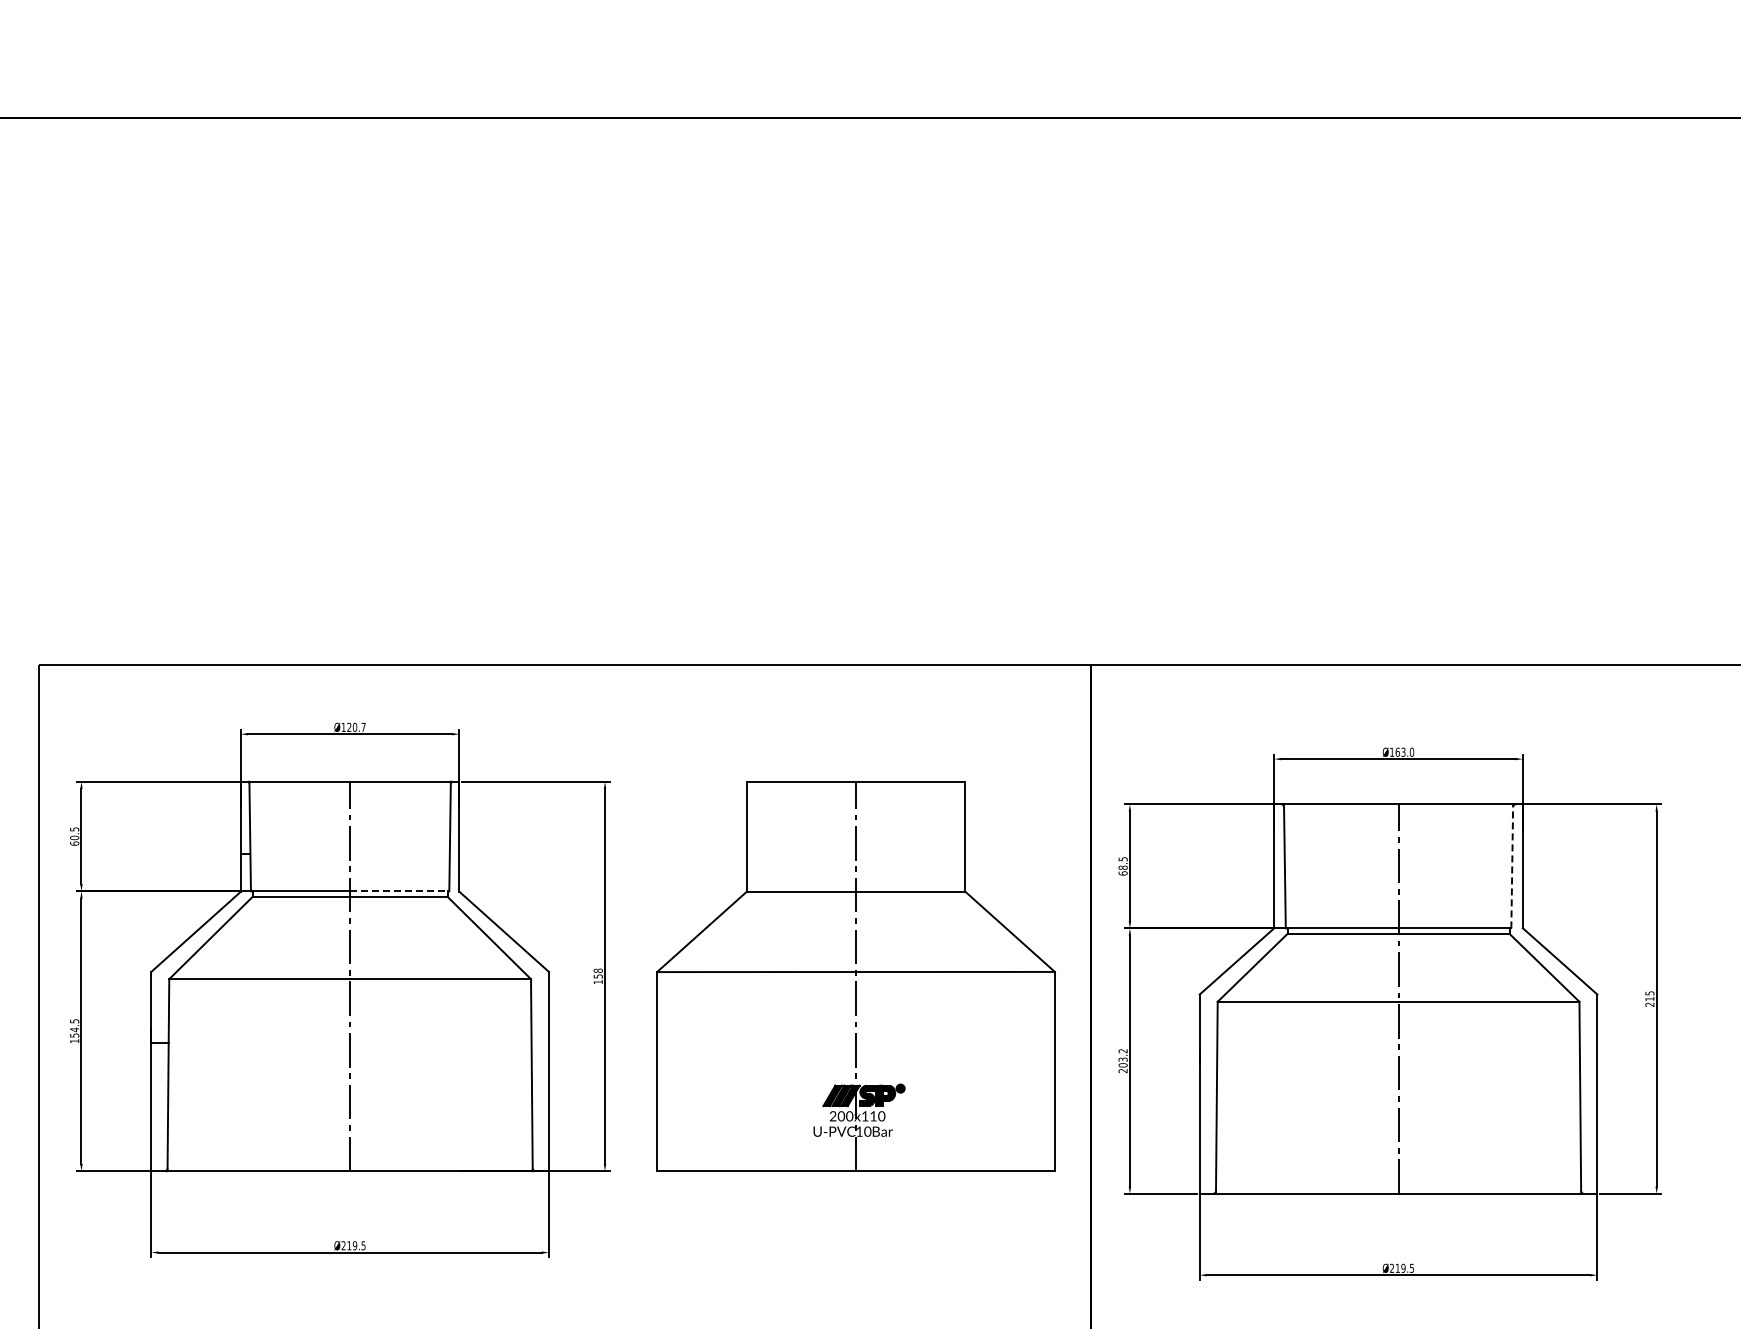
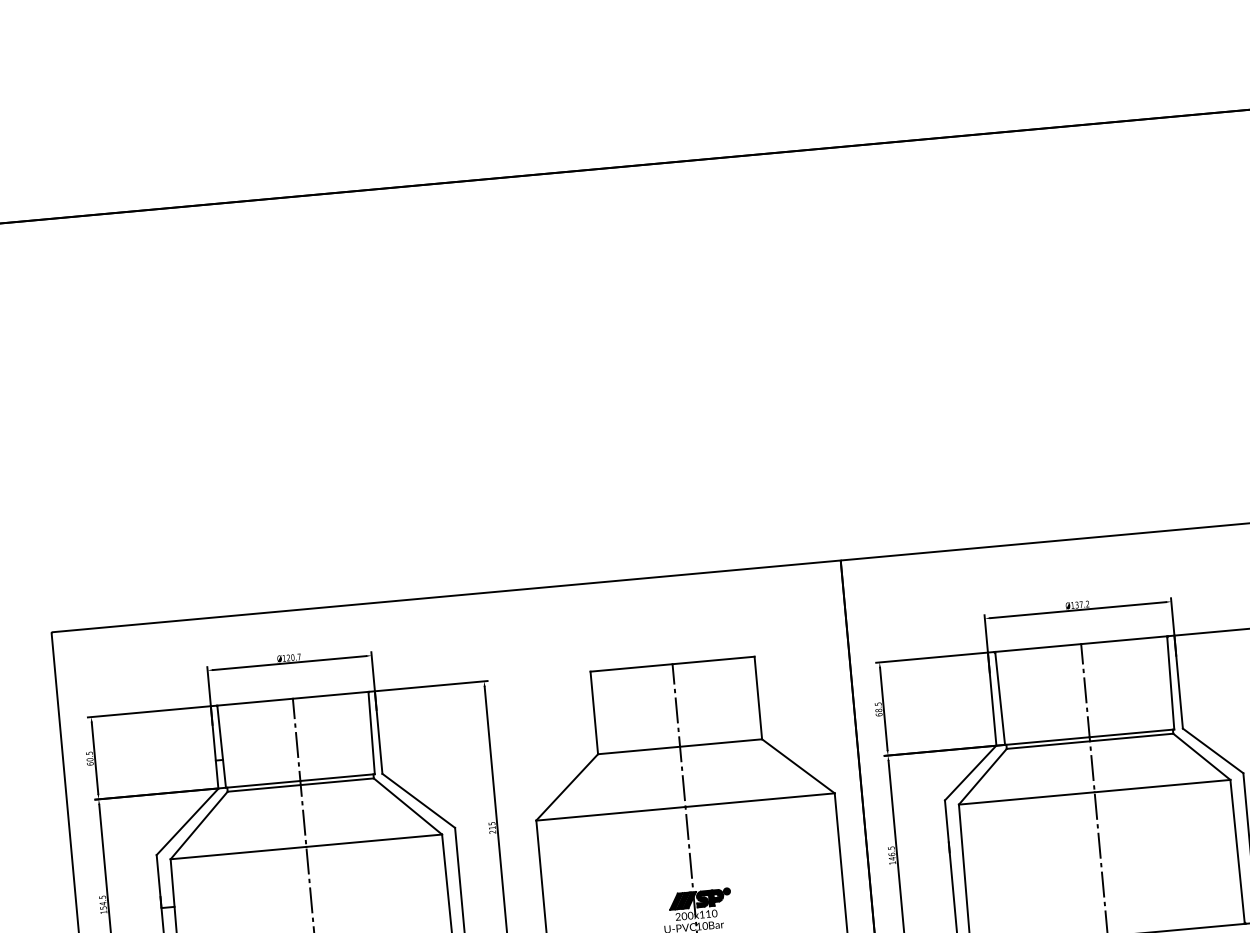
text: (1404, 751) -> (1082, 604), Ø163.0 -> Ø137.2
line: (1512, 865) -> (1170, 682), dashed -> solid
line: (399, 891) -> (337, 777), dashed -> solid
text: (597, 976) -> (491, 828), 158 -> 215
text: (1122, 1061) -> (891, 855), 203.2 -> 146.5

